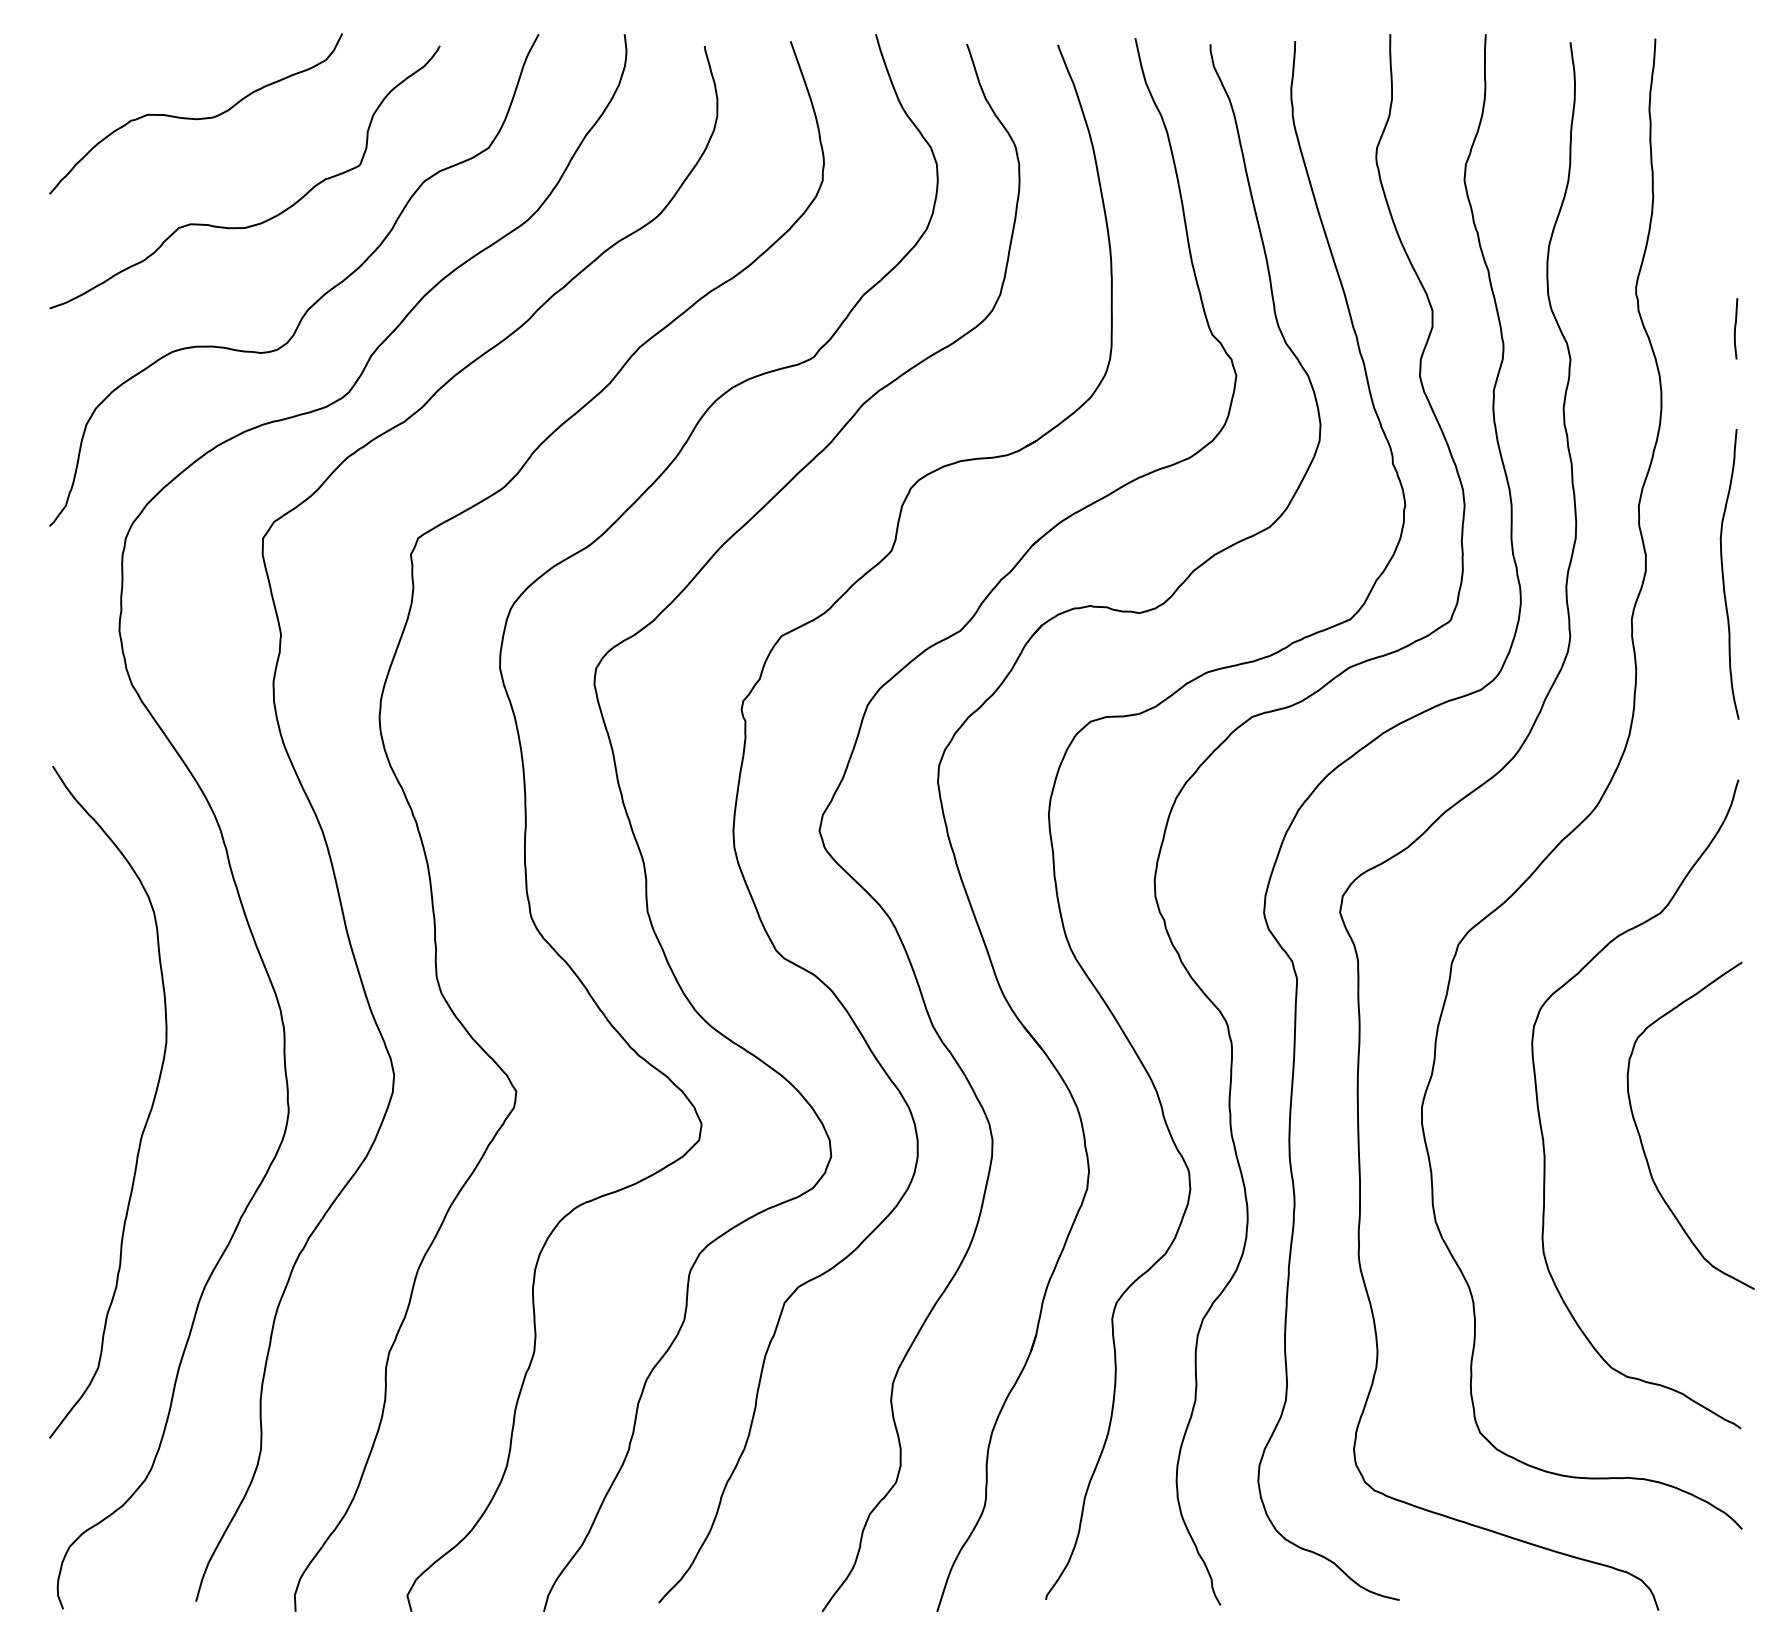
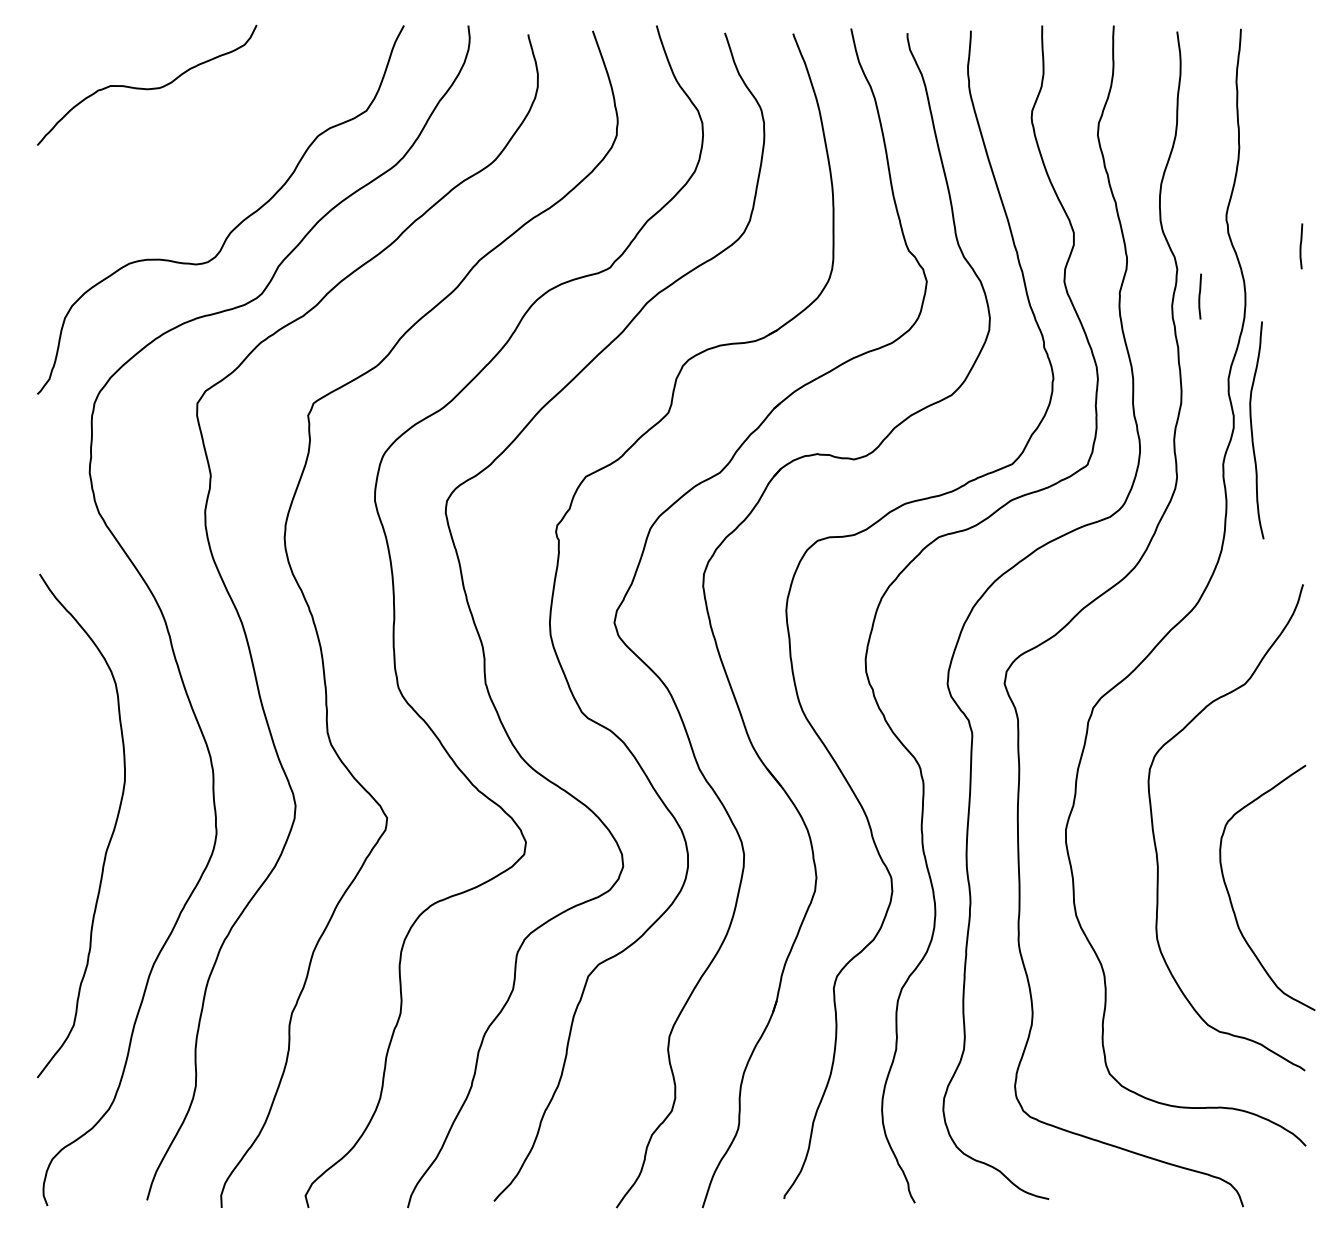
curve: (266, 219) -> (199, 164), removed
curve: (1600, 395) -> (1199, 296), added
curve: (1723, 574) -> (1252, 430), moved
curve: (1641, 1138) -> (1230, 897), moved

